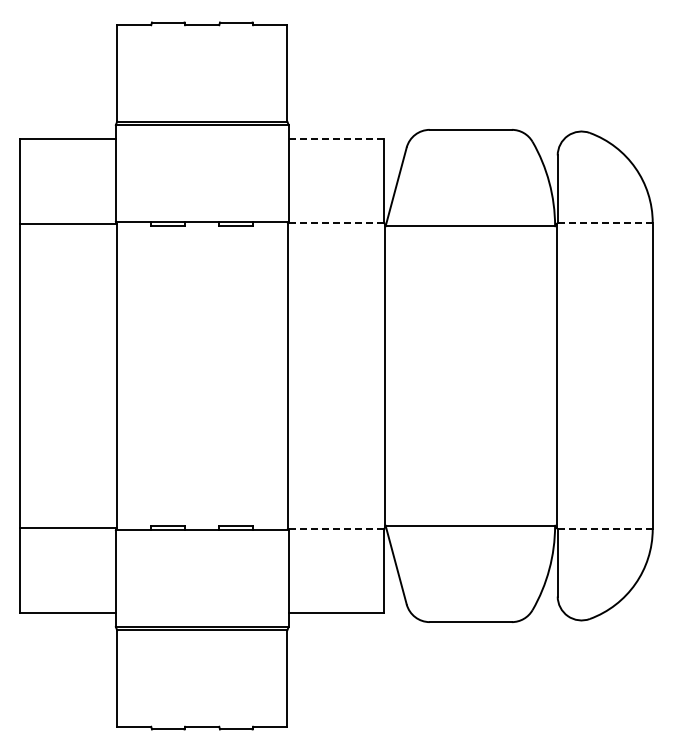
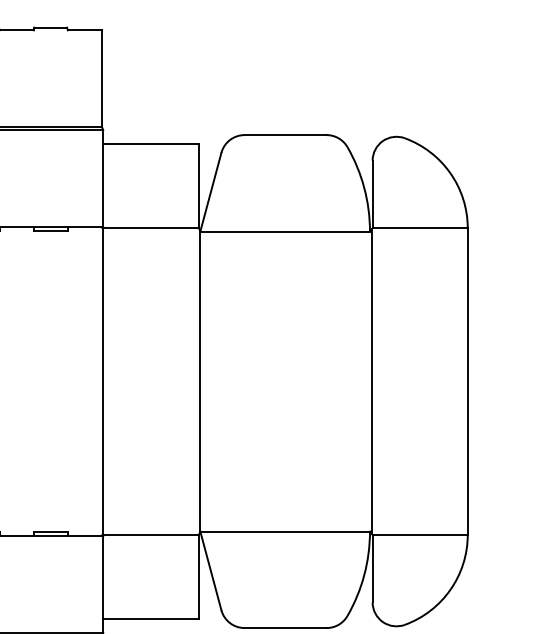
line: (336, 138) -> (151, 143), dashed -> solid
line: (335, 222) -> (150, 227), dashed -> solid
line: (605, 222) -> (420, 227), dashed -> solid
line: (335, 529) -> (150, 535), dashed -> solid
line: (605, 529) -> (420, 535), dashed -> solid

